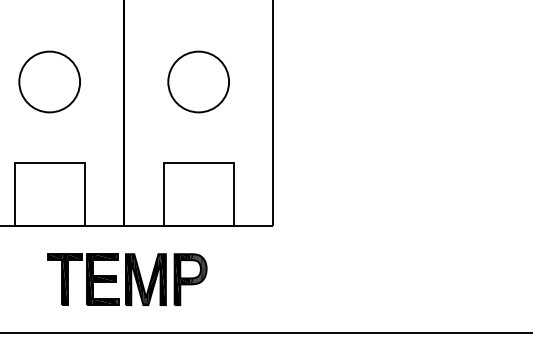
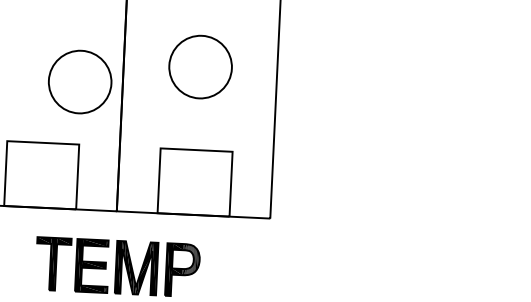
part: (49, 81) -> (79, 81), moved

